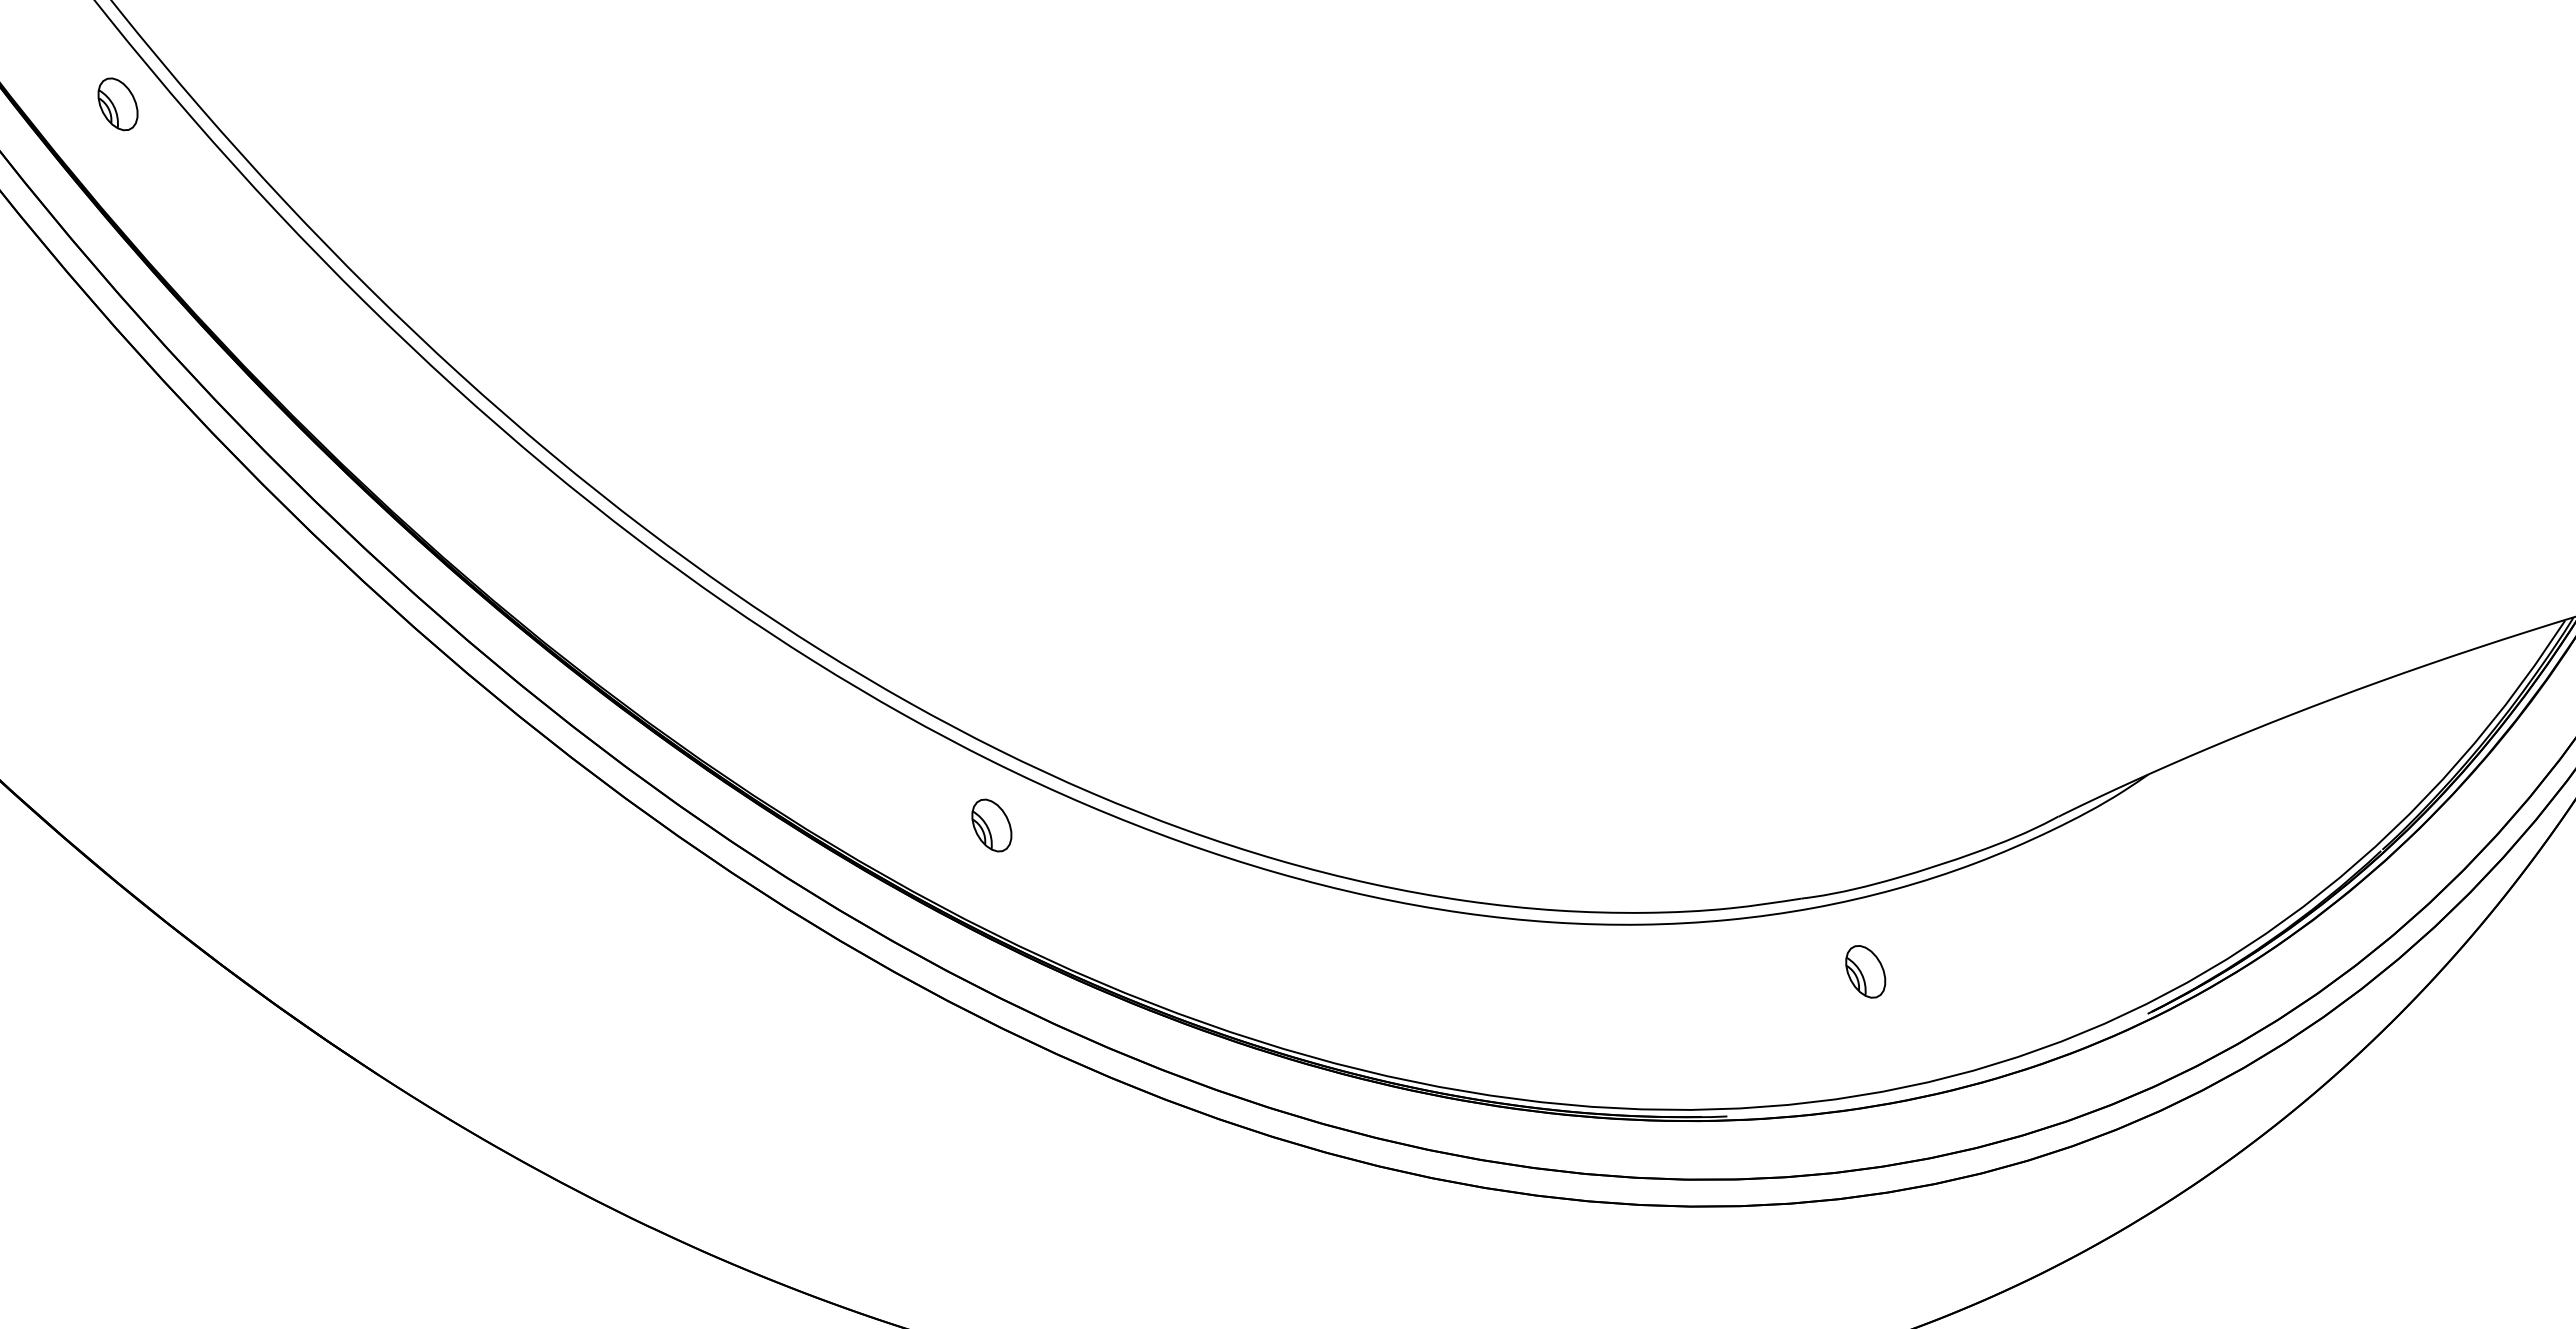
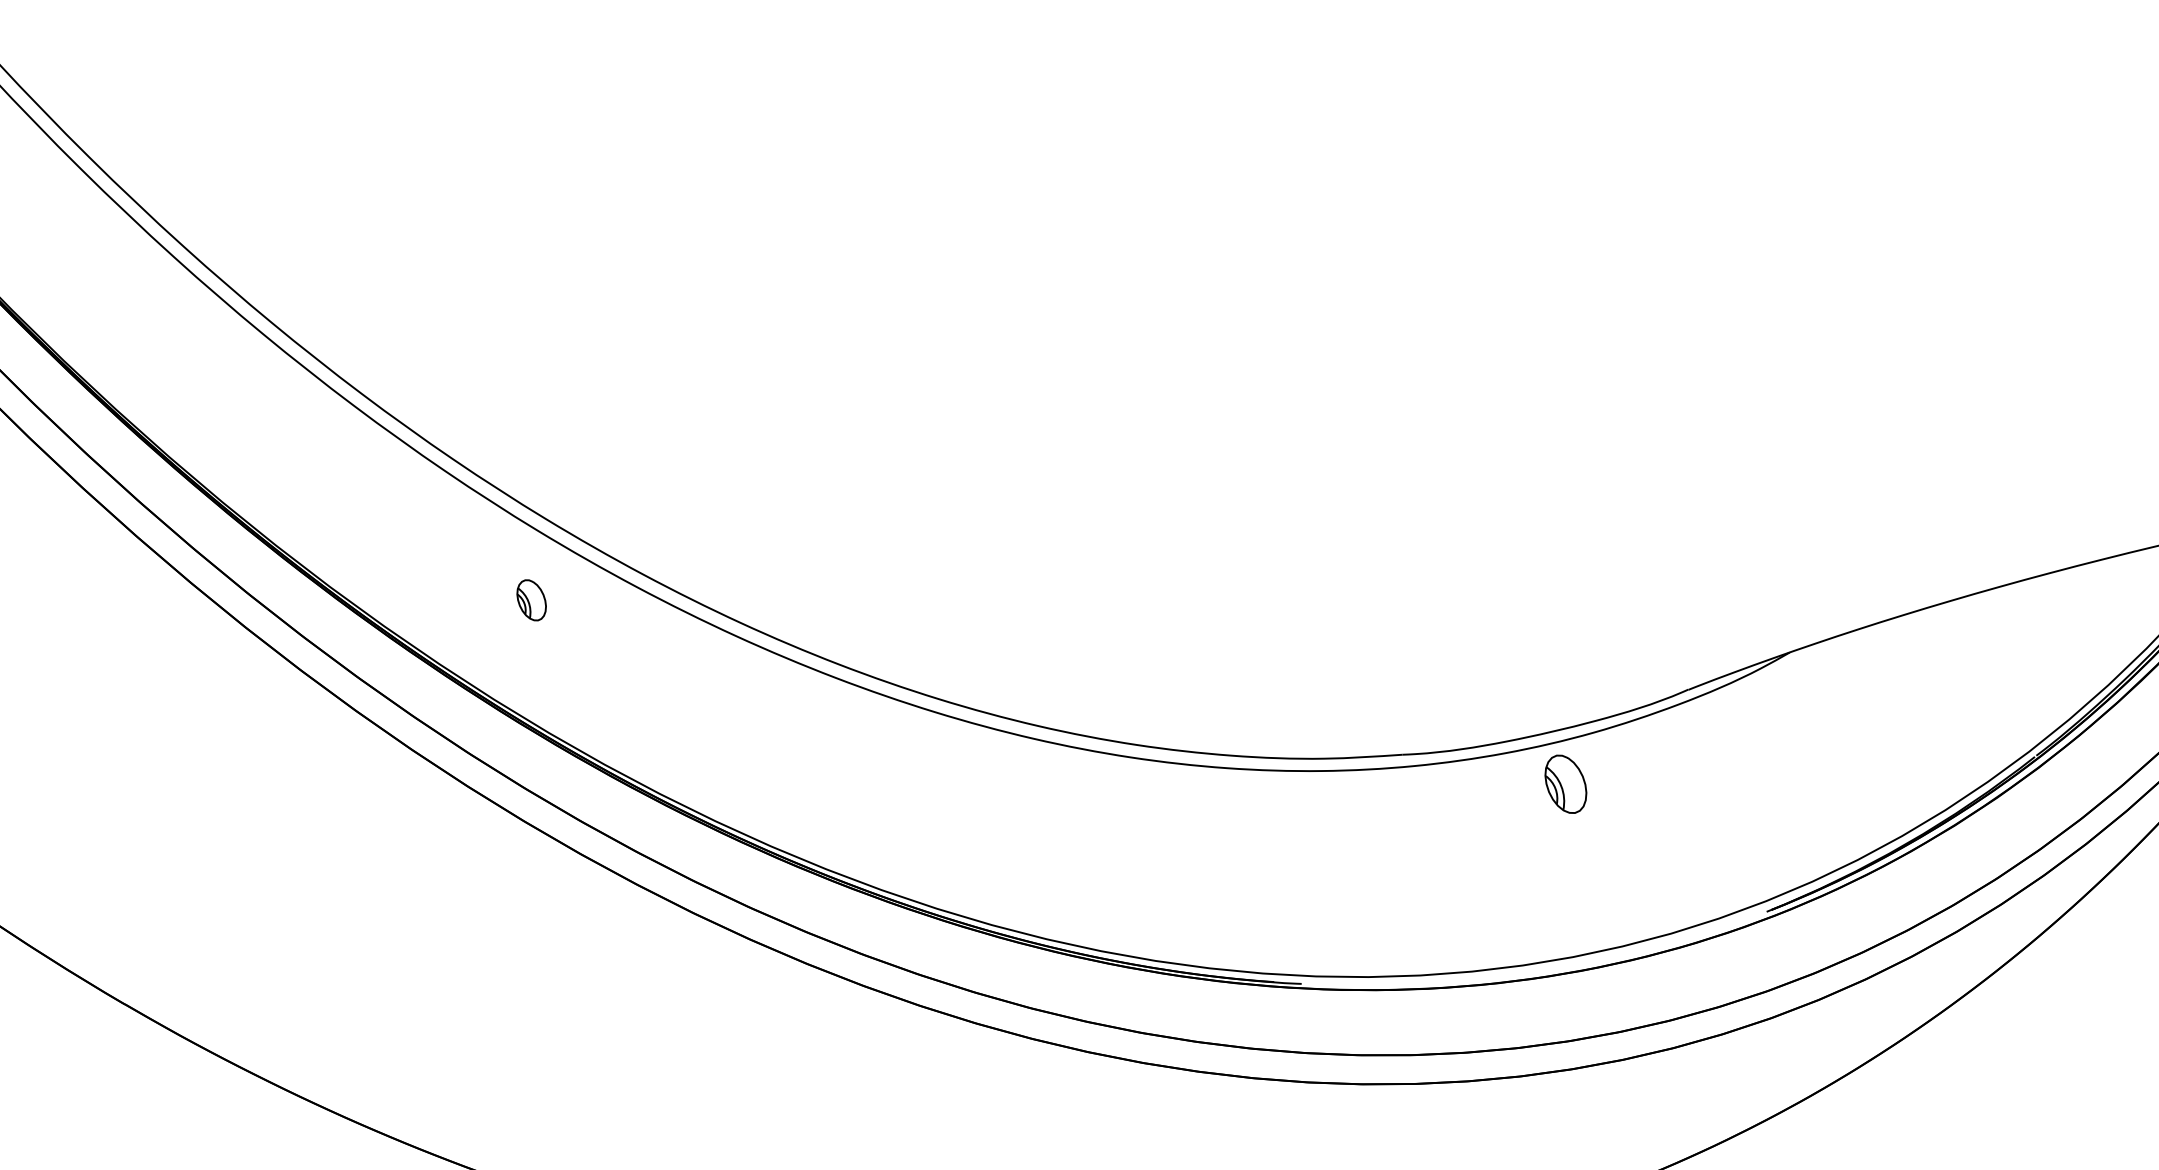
part: (991, 825) -> (531, 600), size x0.7
part: (1865, 971) -> (1565, 783), moved

